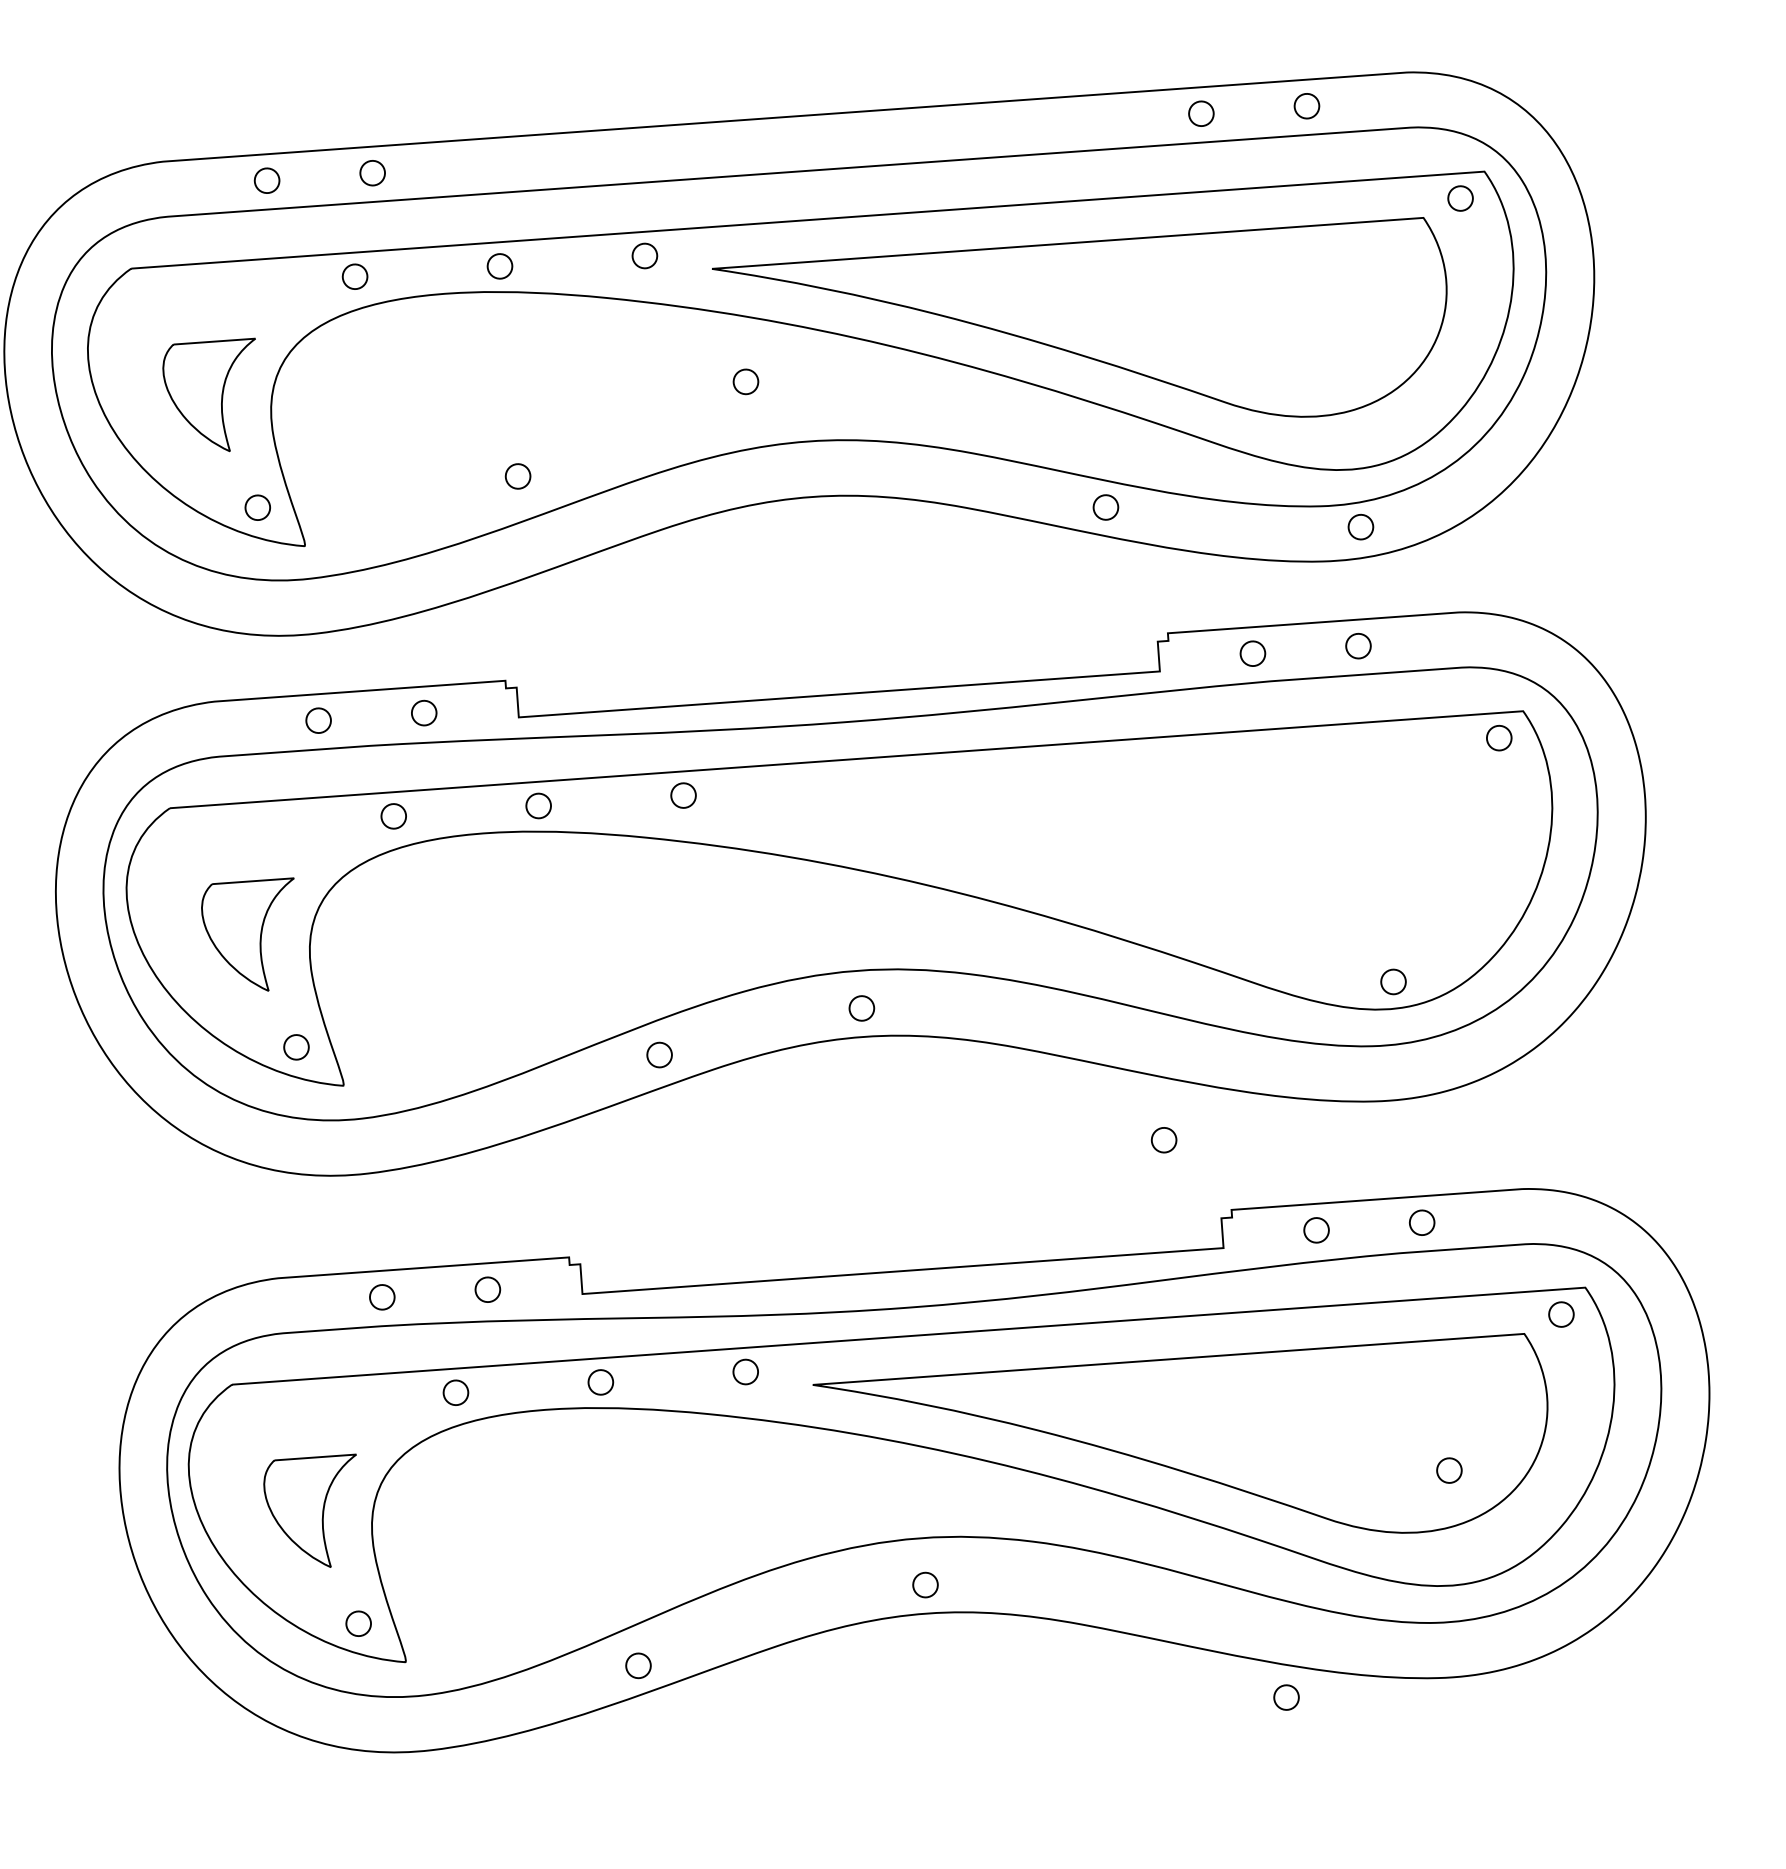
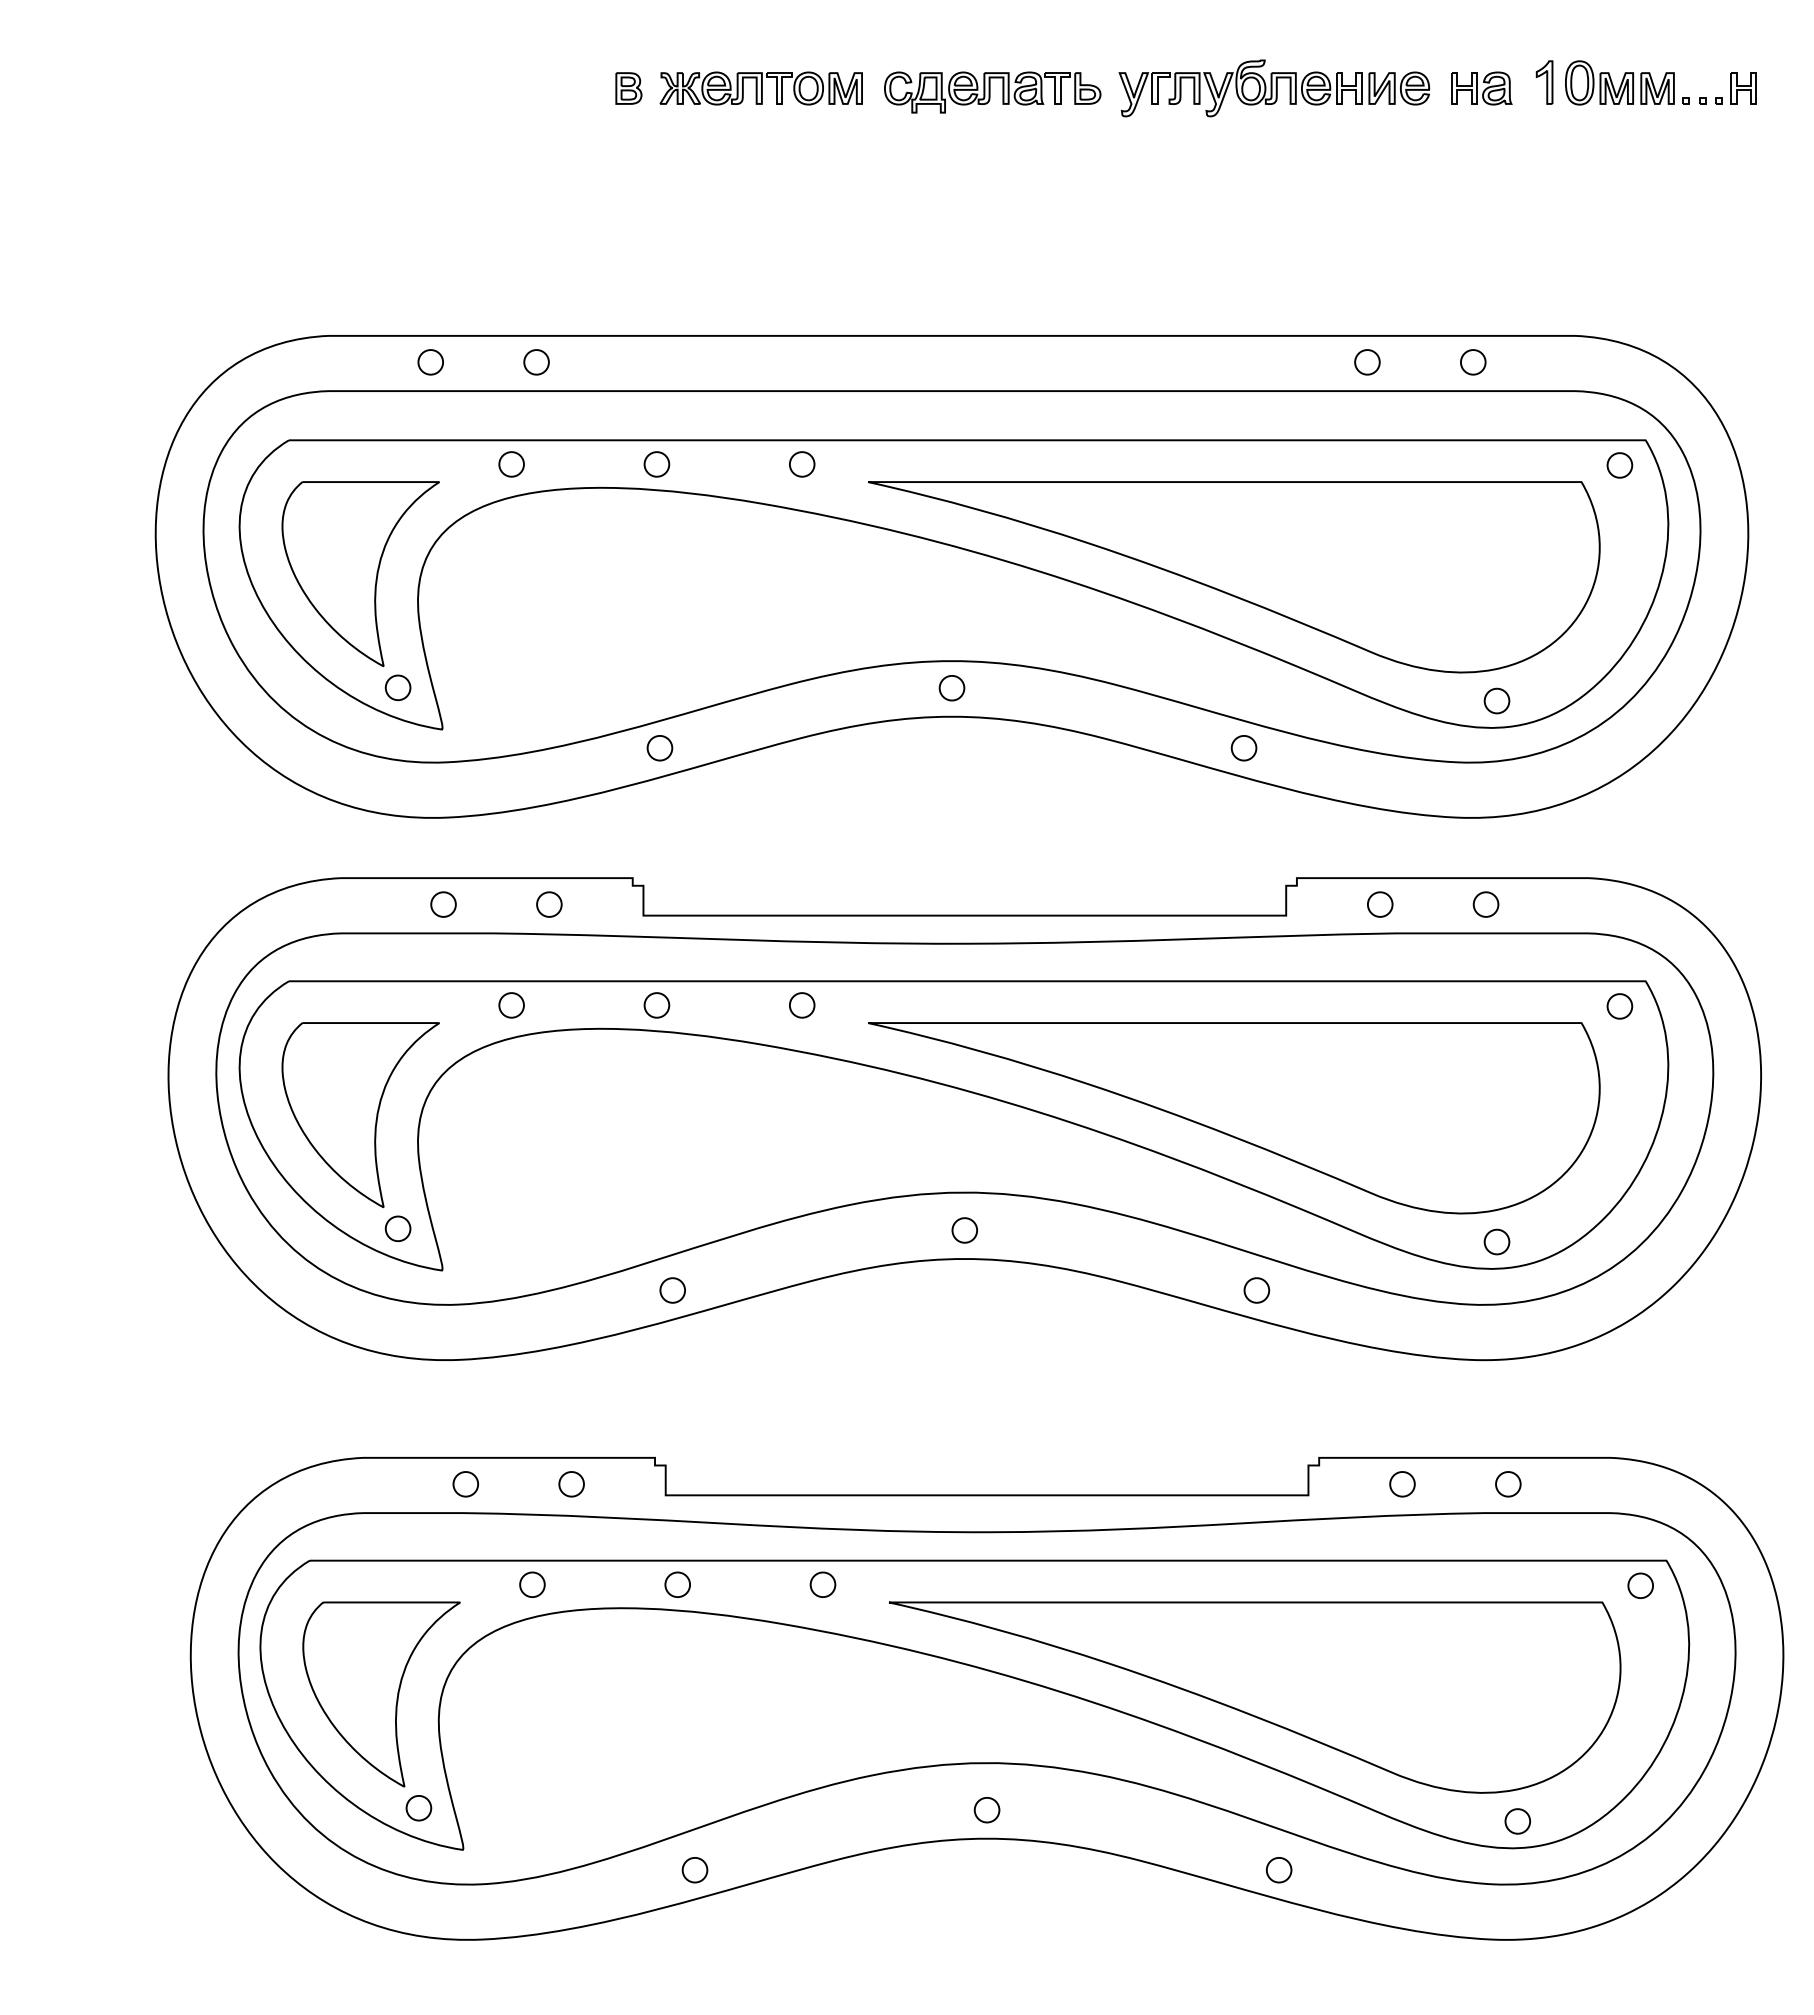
part: (745, 382) -> (951, 688), moved
part: (212, 397) -> (360, 574), size x1.67
part: (517, 476) -> (659, 748), moved
part: (1360, 526) -> (1496, 700), moved
part: (1122, 877) -> (1234, 1118), added
part: (250, 936) -> (360, 1115), size x1.67
part: (659, 1055) -> (672, 1290), moved
part: (1163, 1140) -> (1256, 1290), moved
part: (1449, 1470) -> (1517, 1821), moved
part: (313, 1513) -> (381, 1694), size x1.67
part: (1286, 1697) -> (1279, 1870), moved

